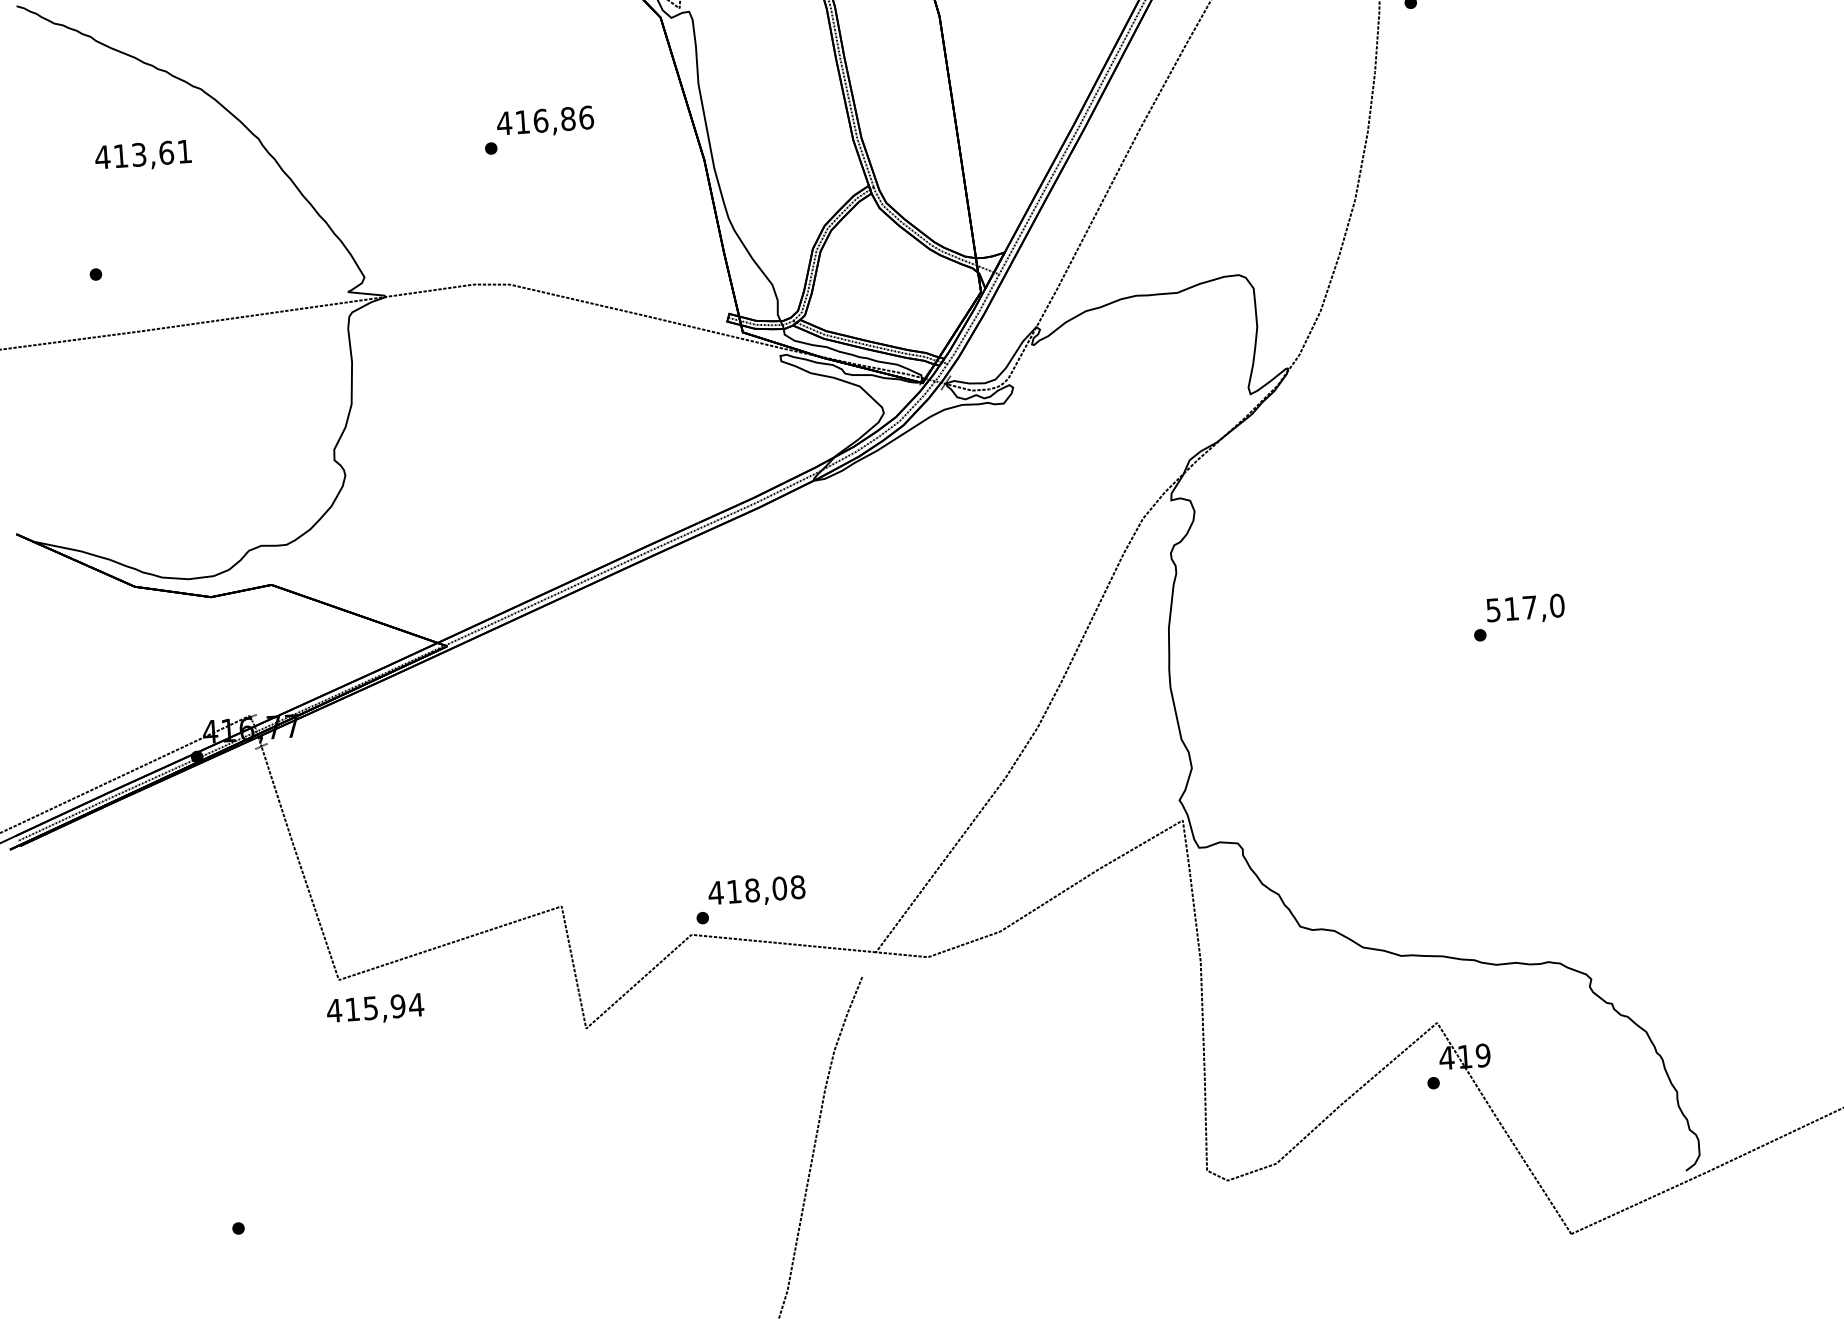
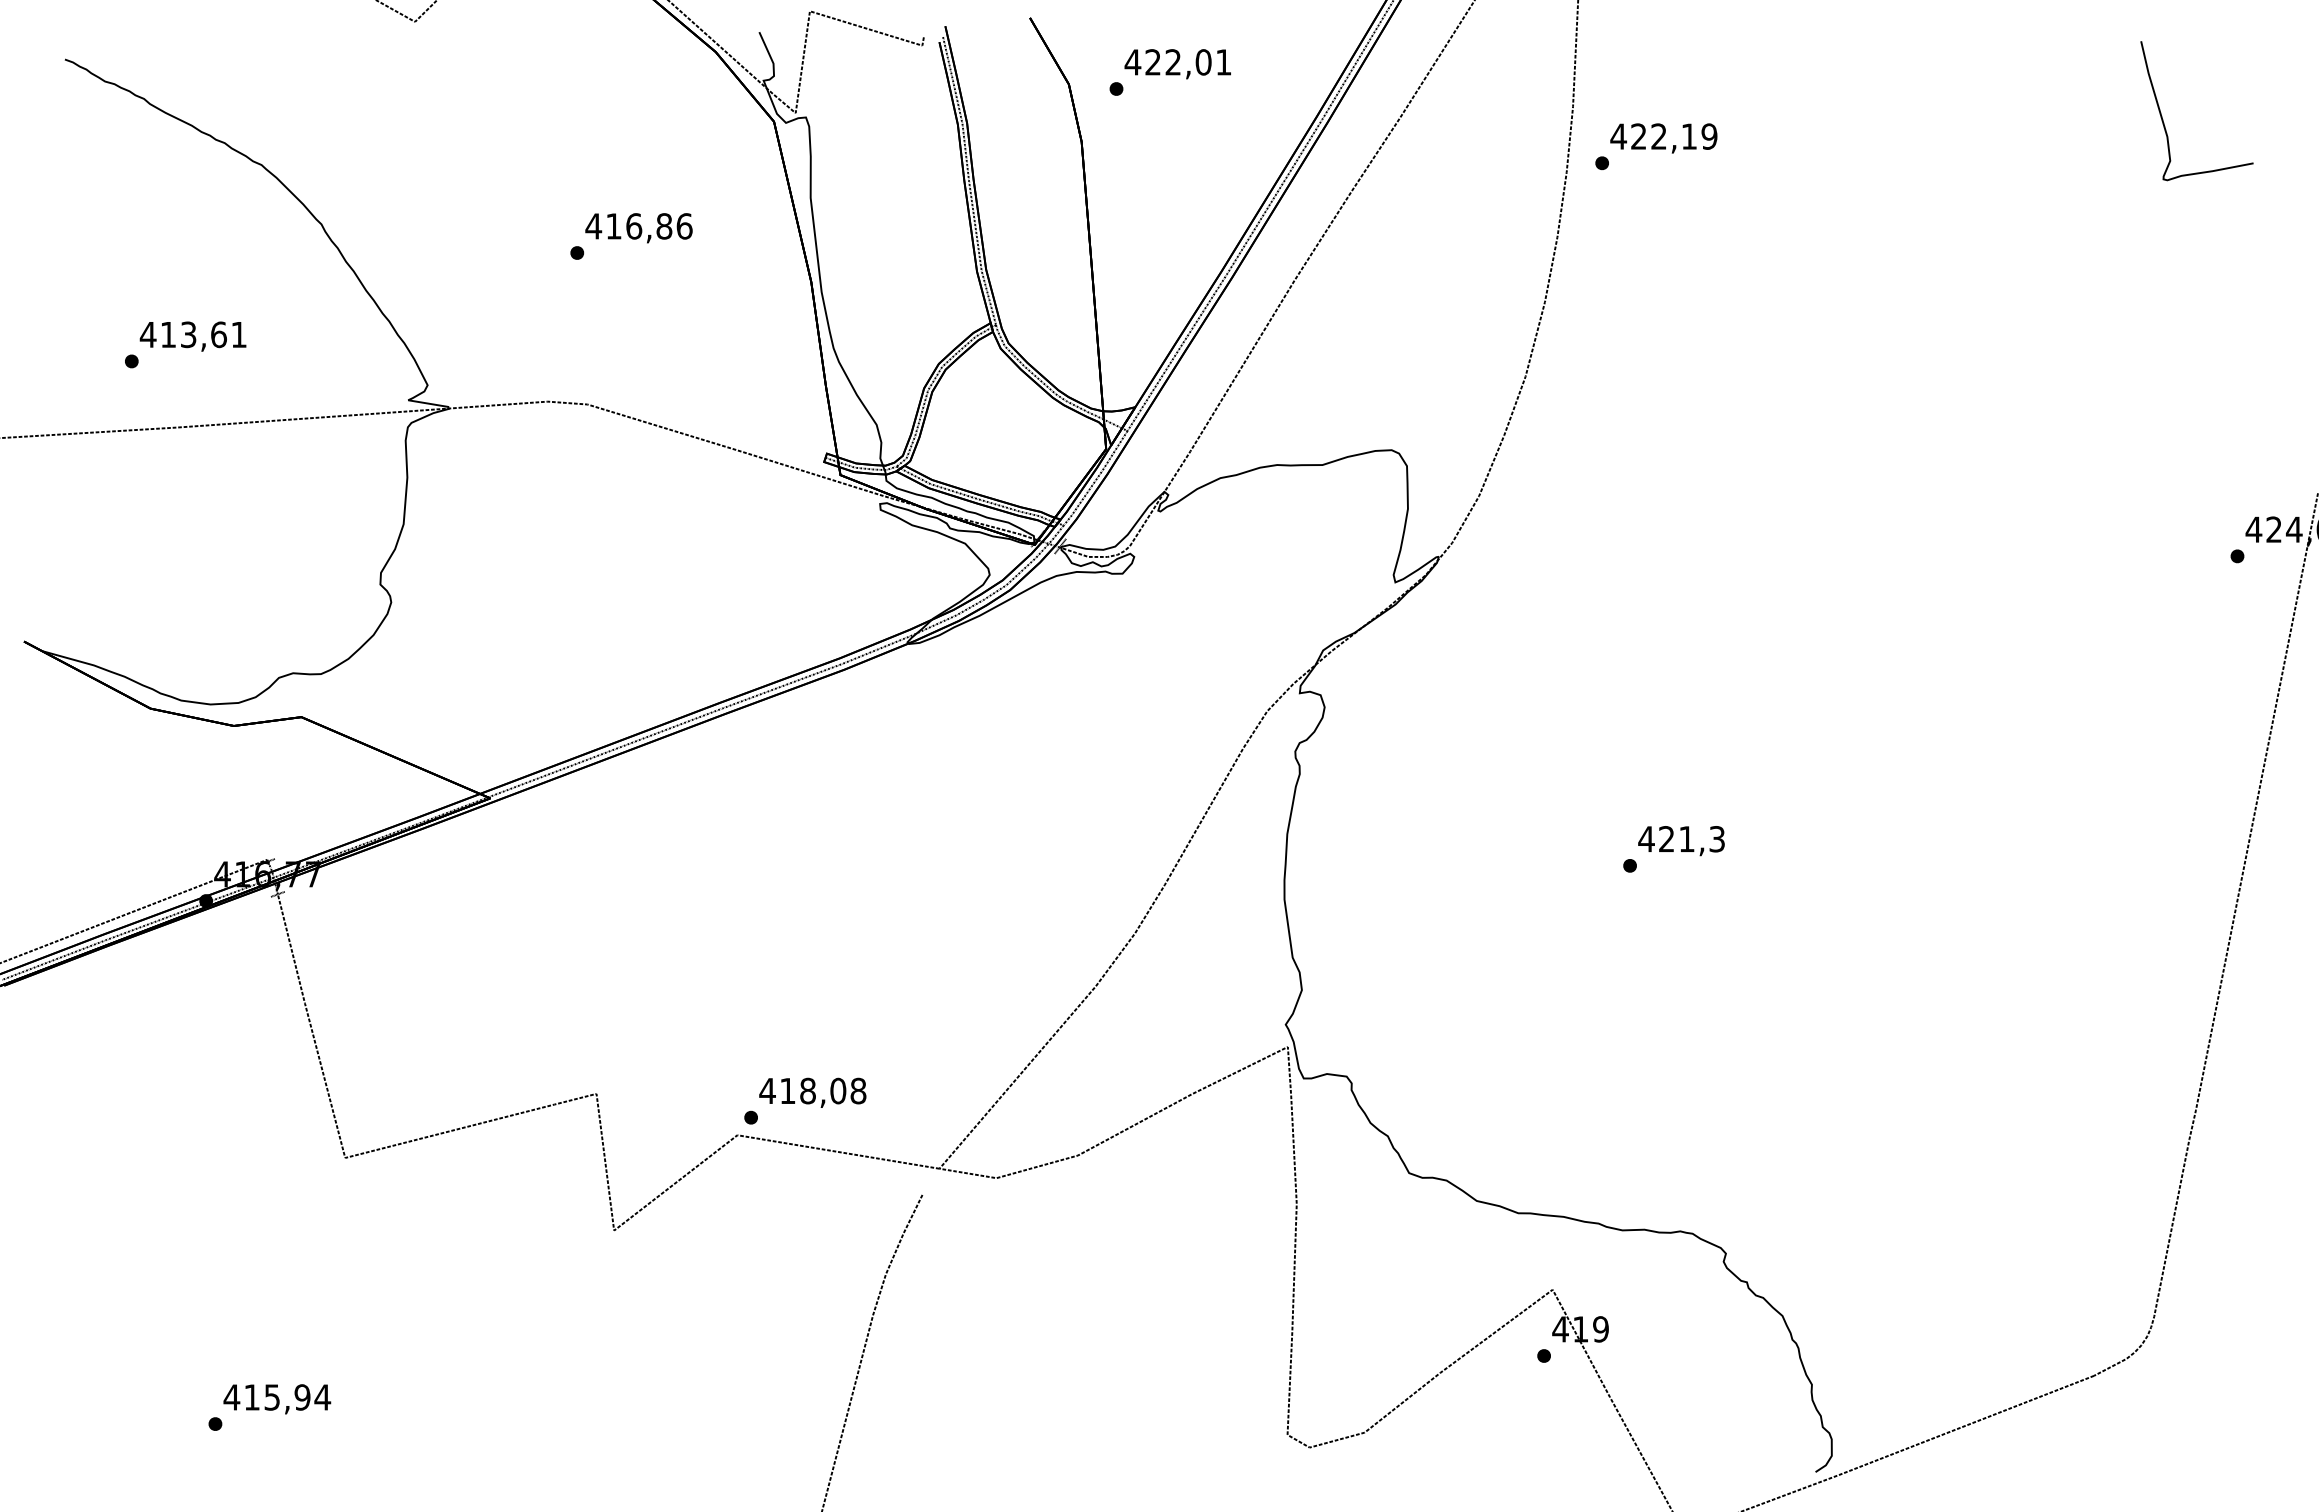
text: (142, 156) -> (192, 336), moved
text: (1525, 608) -> (1681, 839), 517,0 -> 421,3
text: (375, 1009) -> (277, 1399), moved

